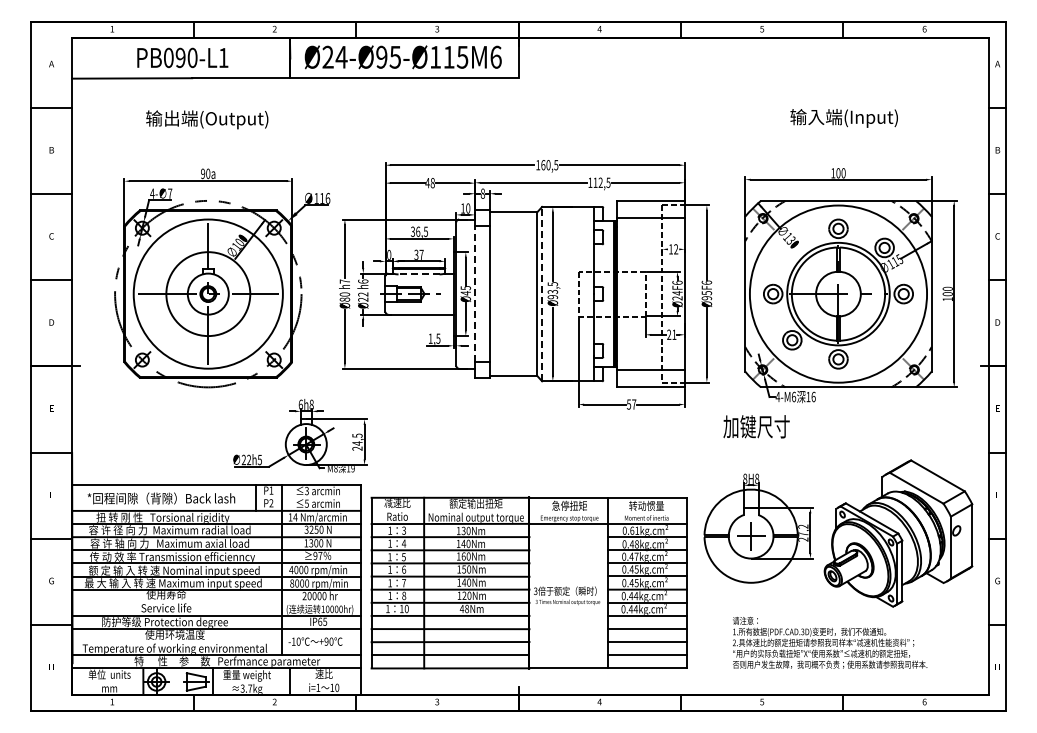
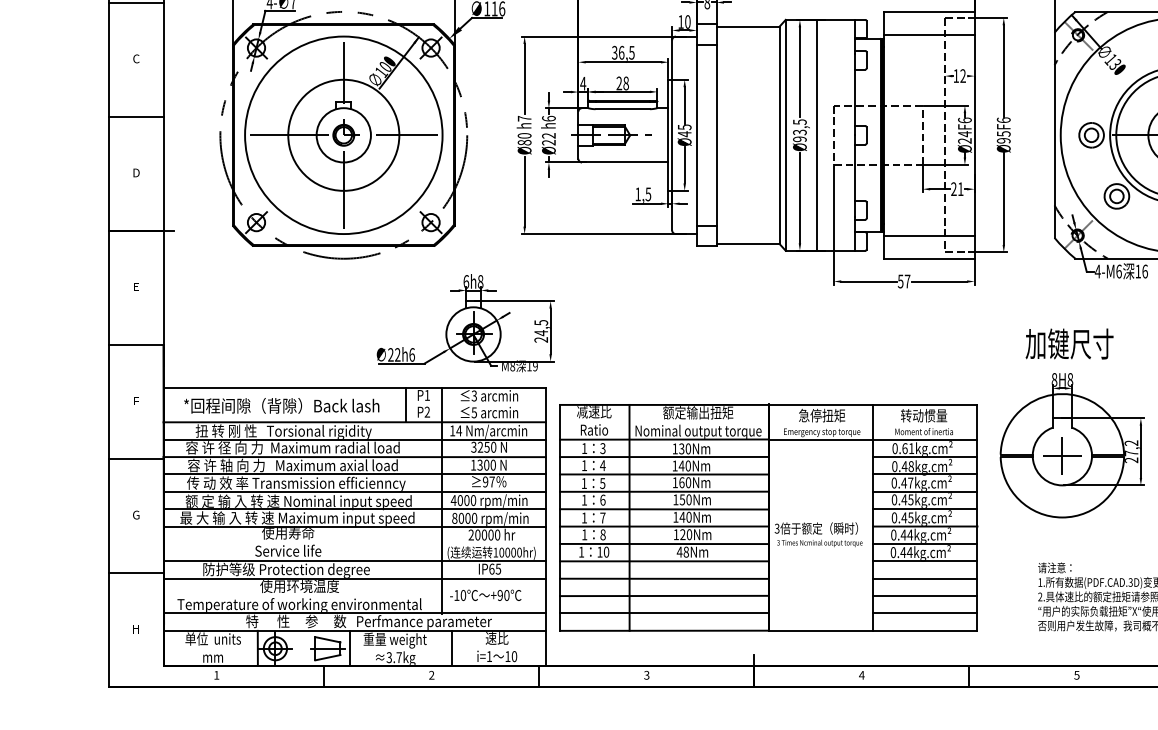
text: (389, 254) -> (583, 82), 0 -> 4
text: (418, 254) -> (622, 82), 37 -> 28
line: (419, 274) -> (623, 109), dashed -> solid
line: (475, 293) -> (697, 134), dashed -> solid
line: (542, 293) -> (786, 134), dashed -> solid
line: (565, 293) -> (816, 134), added
text: (756, 426) -> (1069, 343), moved
text: (259, 459) -> (411, 354), h5 -> h6

